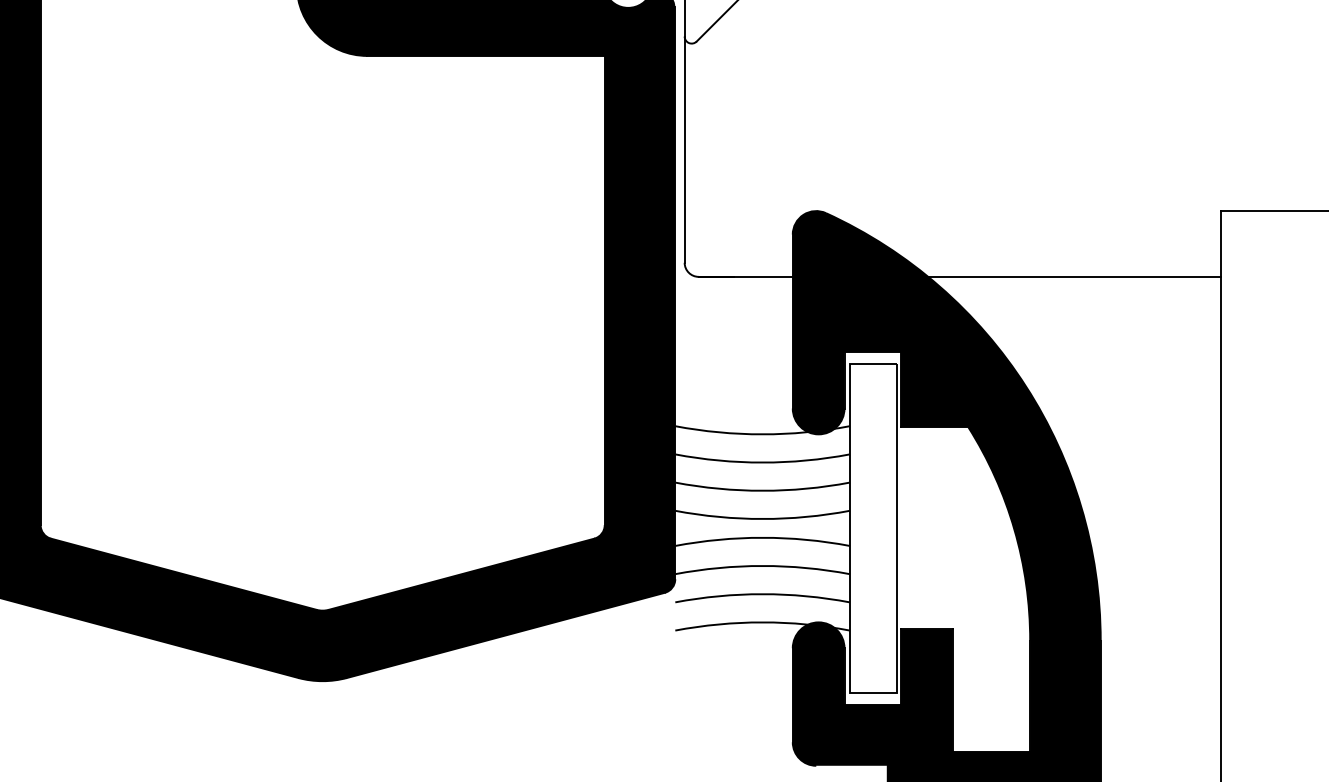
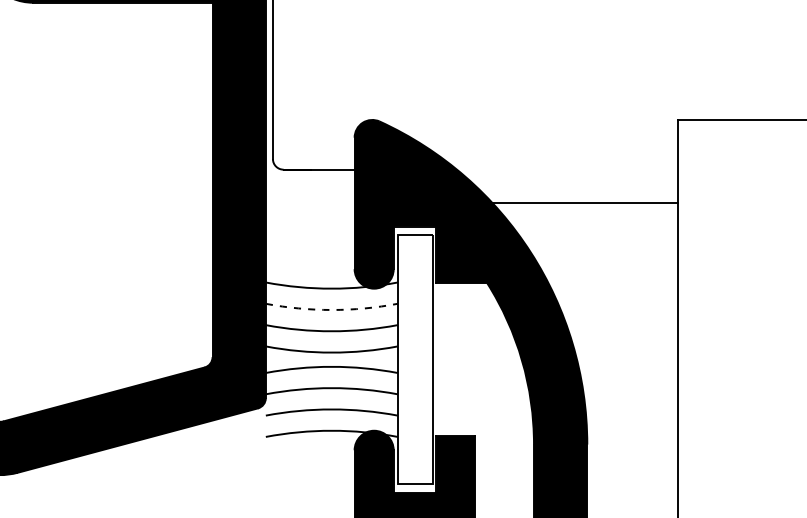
line: (1074, 276) -> (567, 202), moved
arc: (762, 462) -> (331, 309), solid -> dashed

